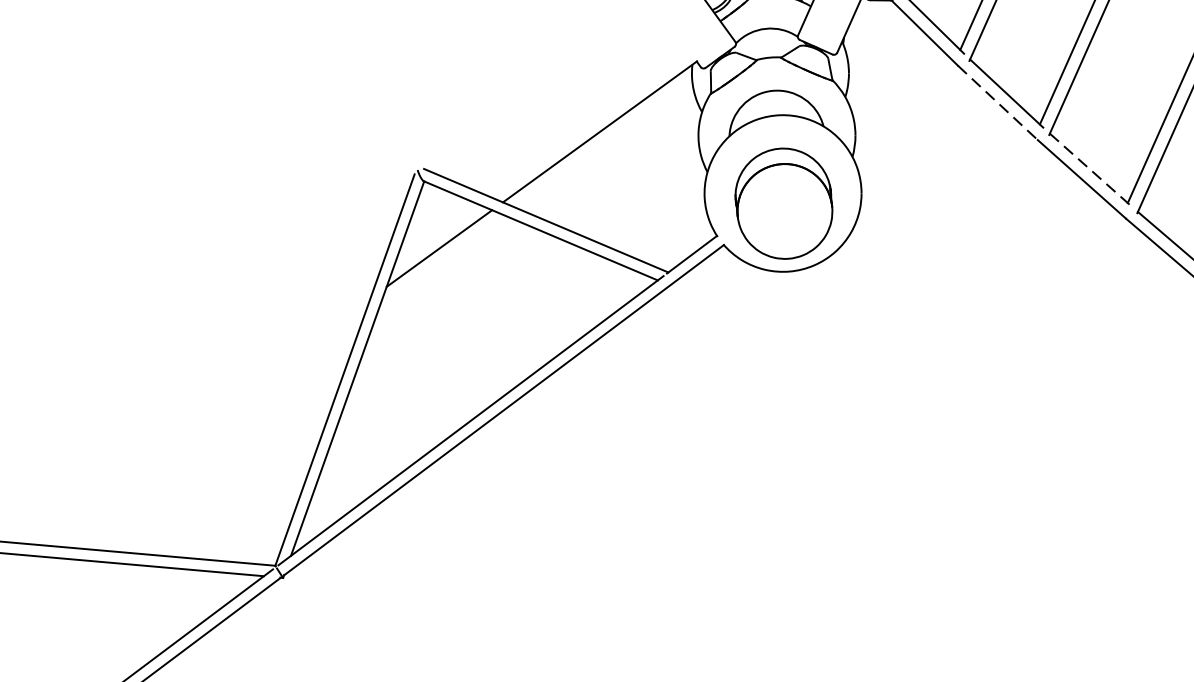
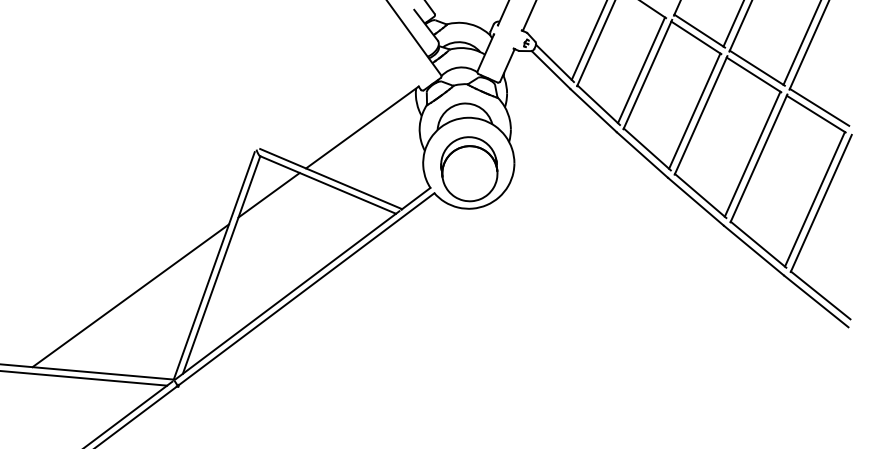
line: (997, 102) -> (593, 110), dashed -> solid
line: (1090, 169) -> (647, 149), dashed -> solid
line: (200, 421) -> (130, 295), added

